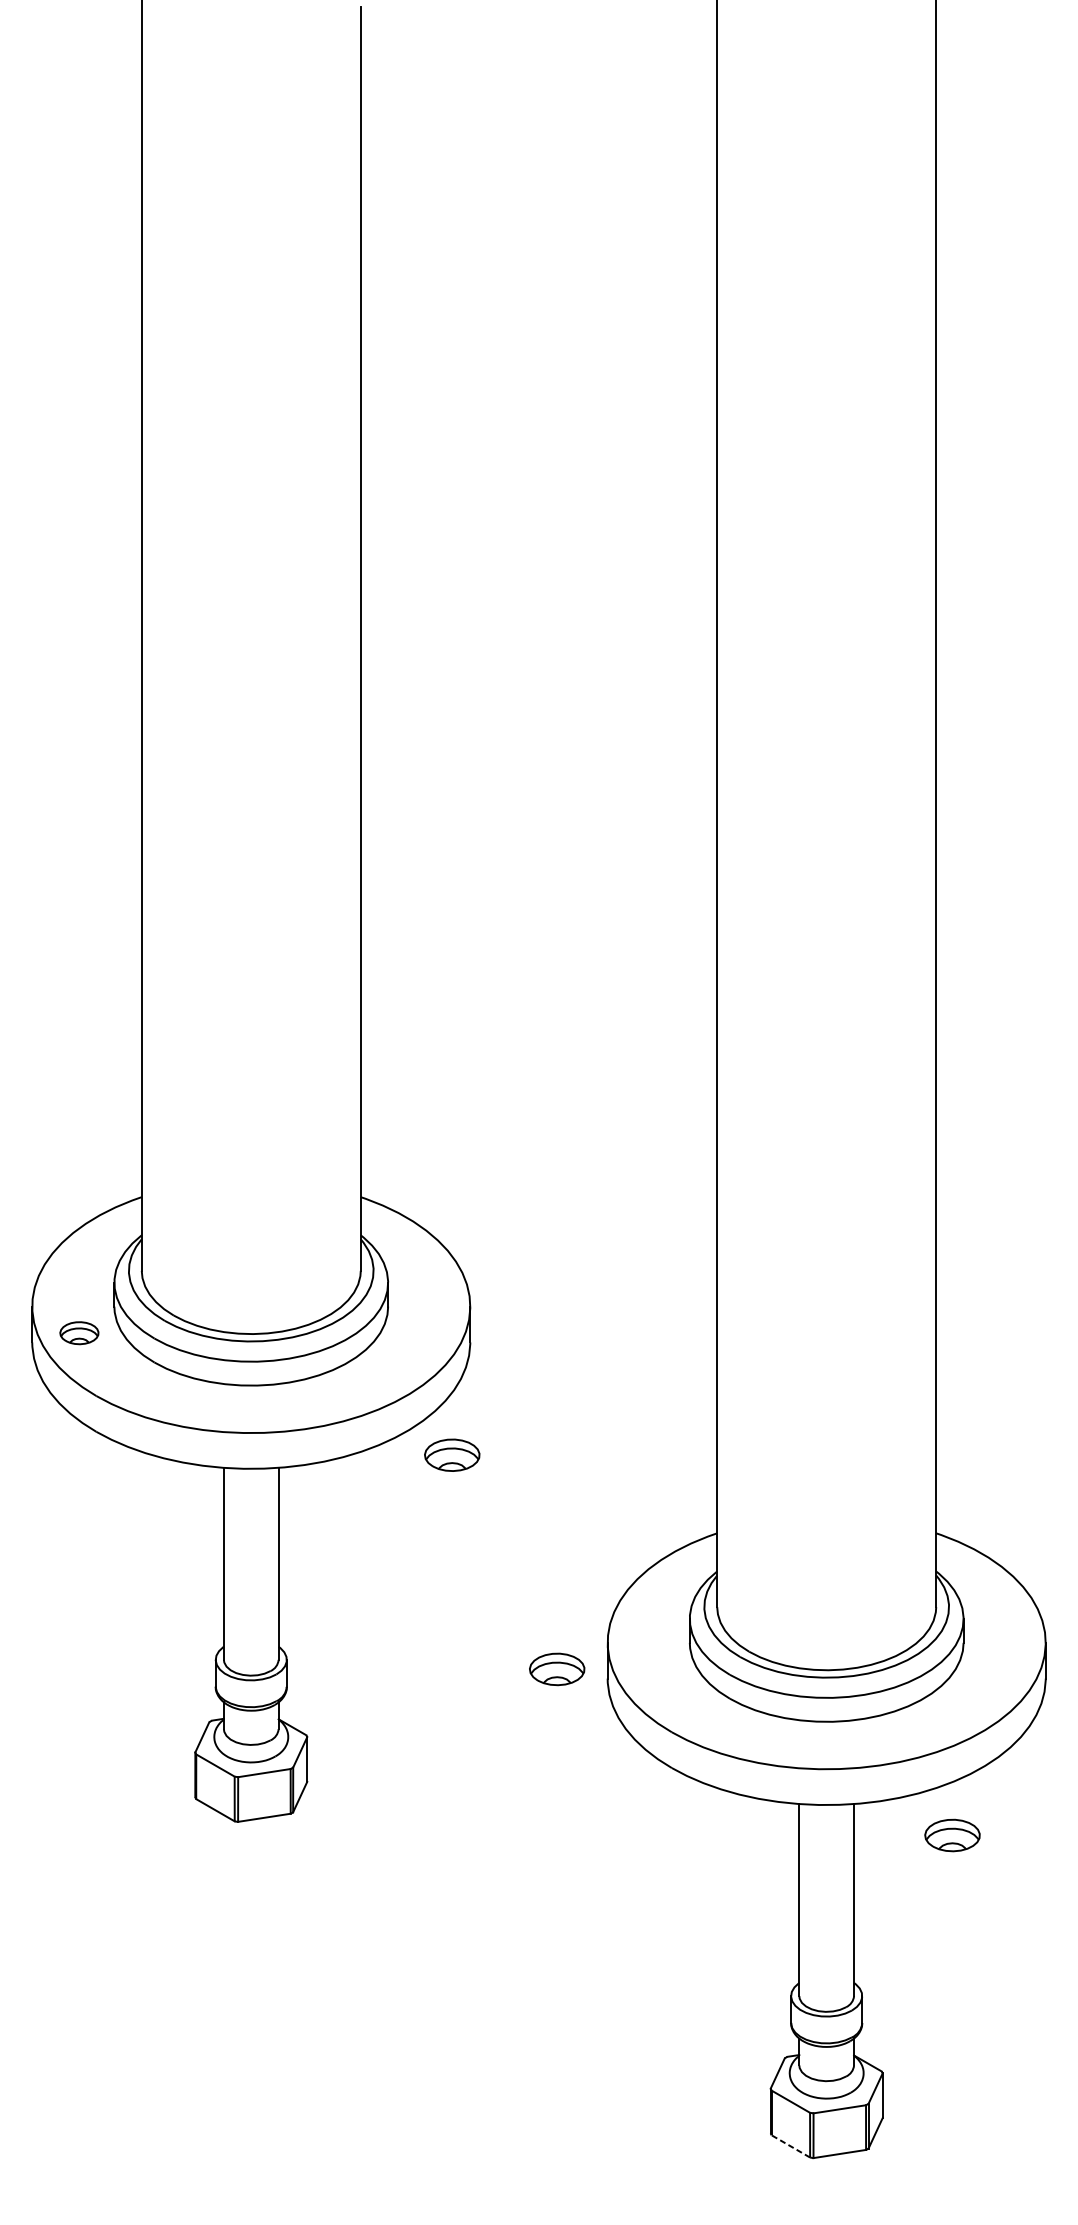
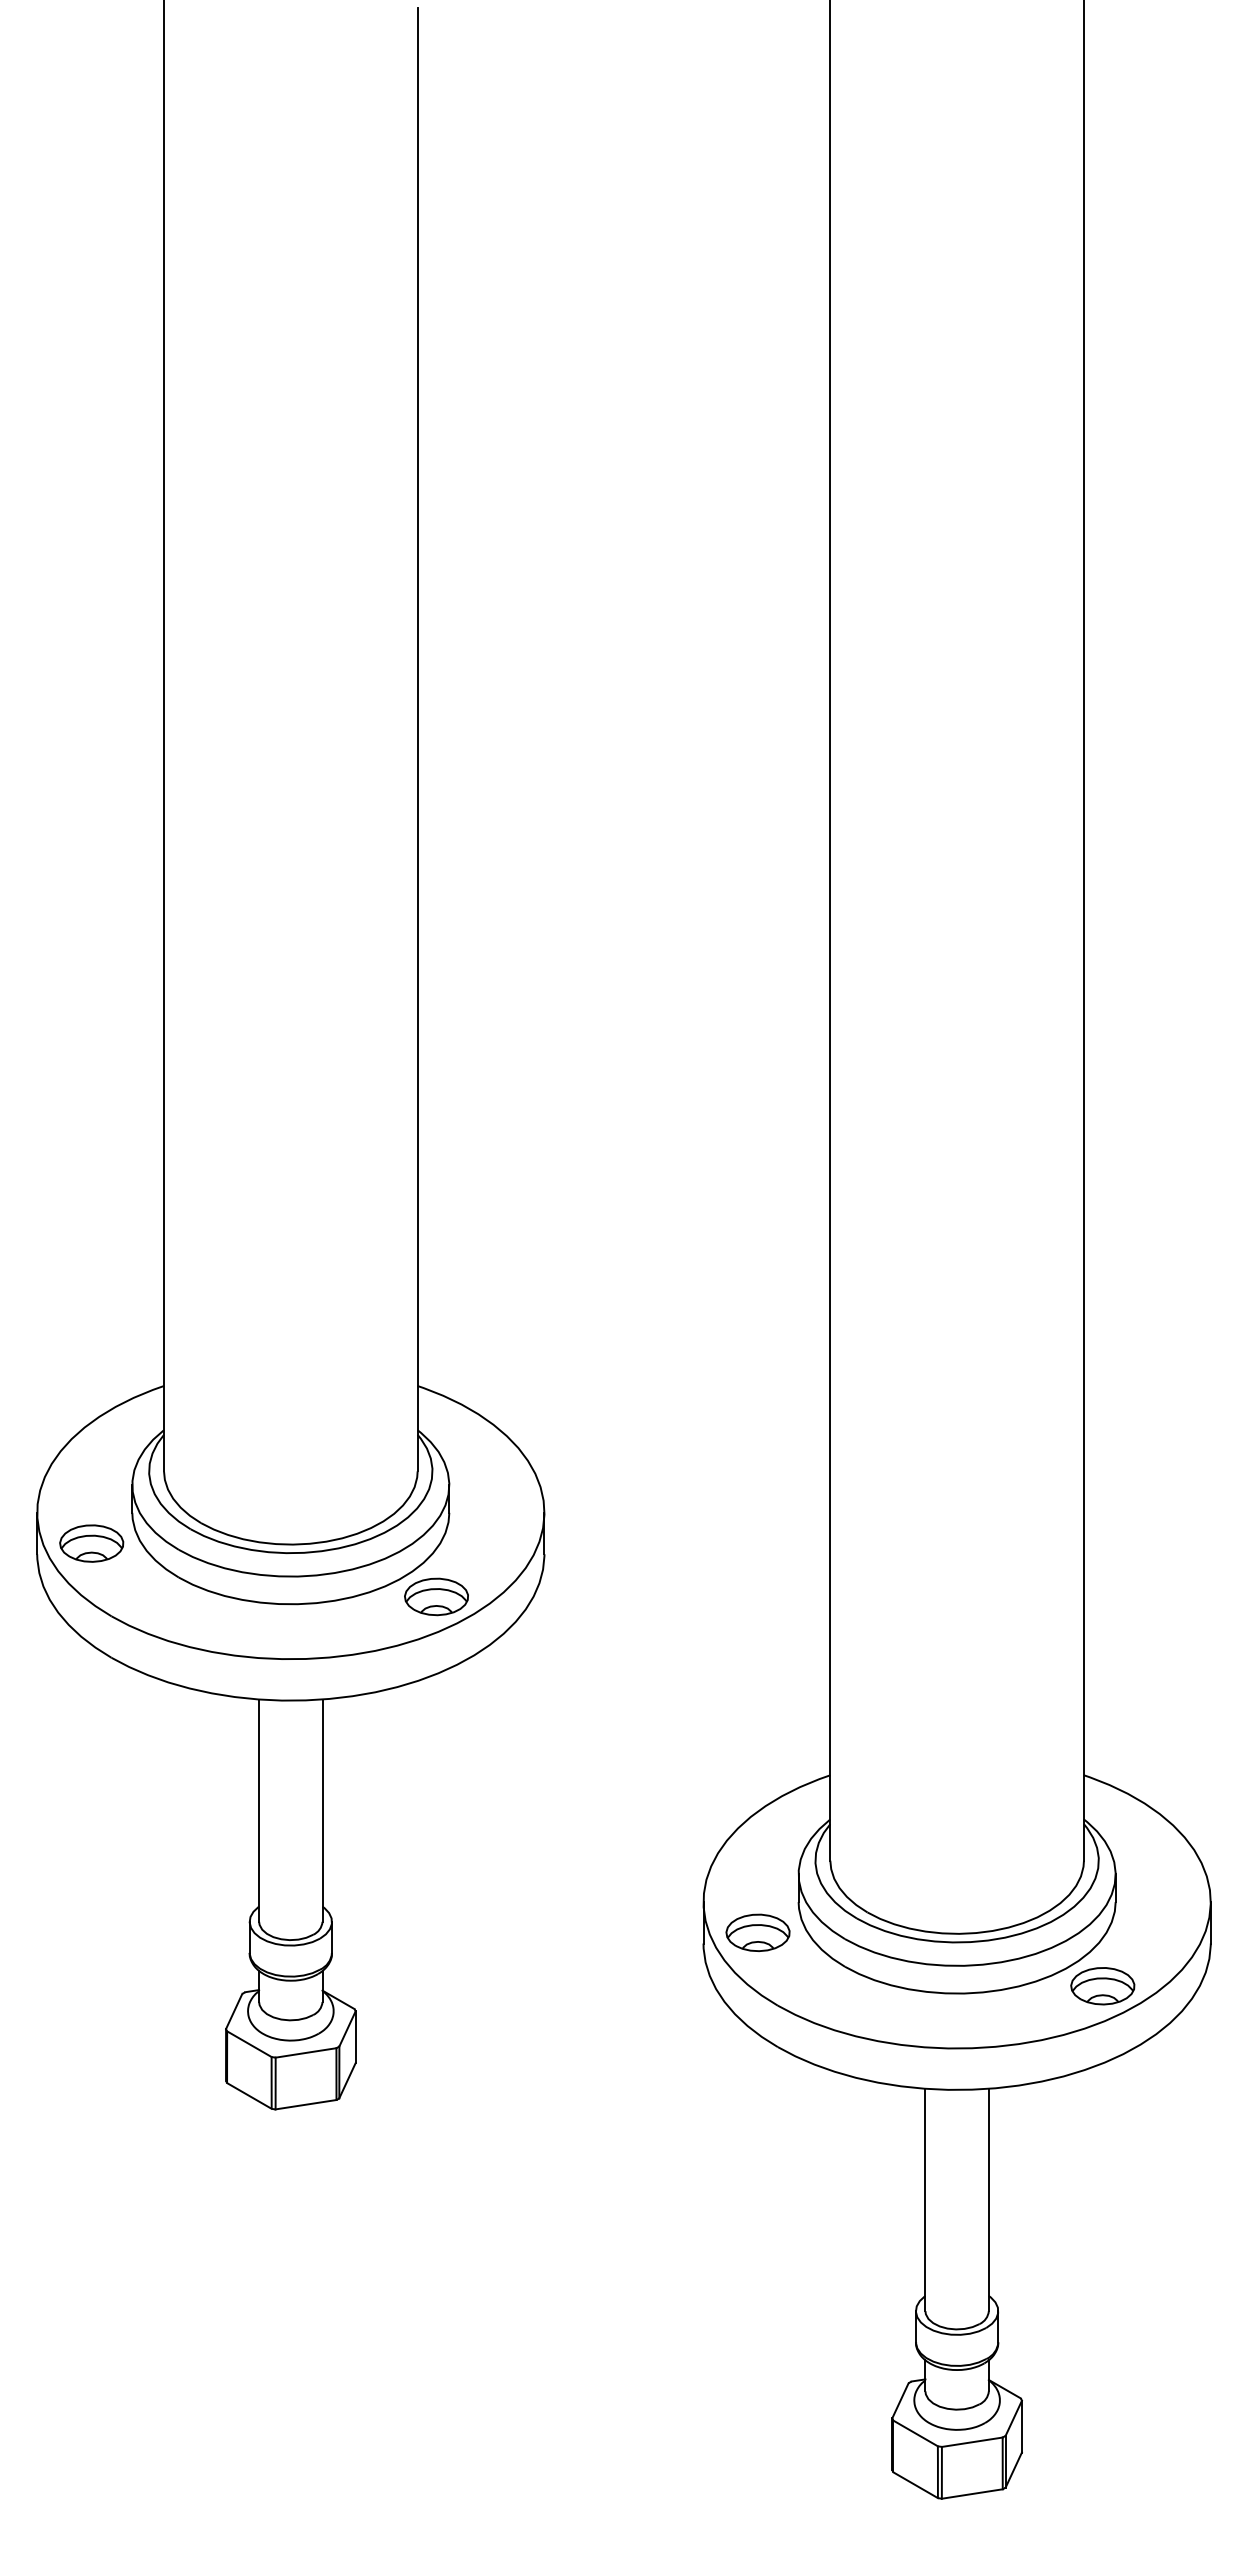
part: (79, 1333) -> (91, 1543), size x1.43
part: (452, 1454) -> (436, 1596), moved
part: (556, 1669) -> (757, 1932), moved
part: (952, 1835) -> (1102, 1986), moved
line: (790, 2146) -> (915, 2485), dashed -> solid

